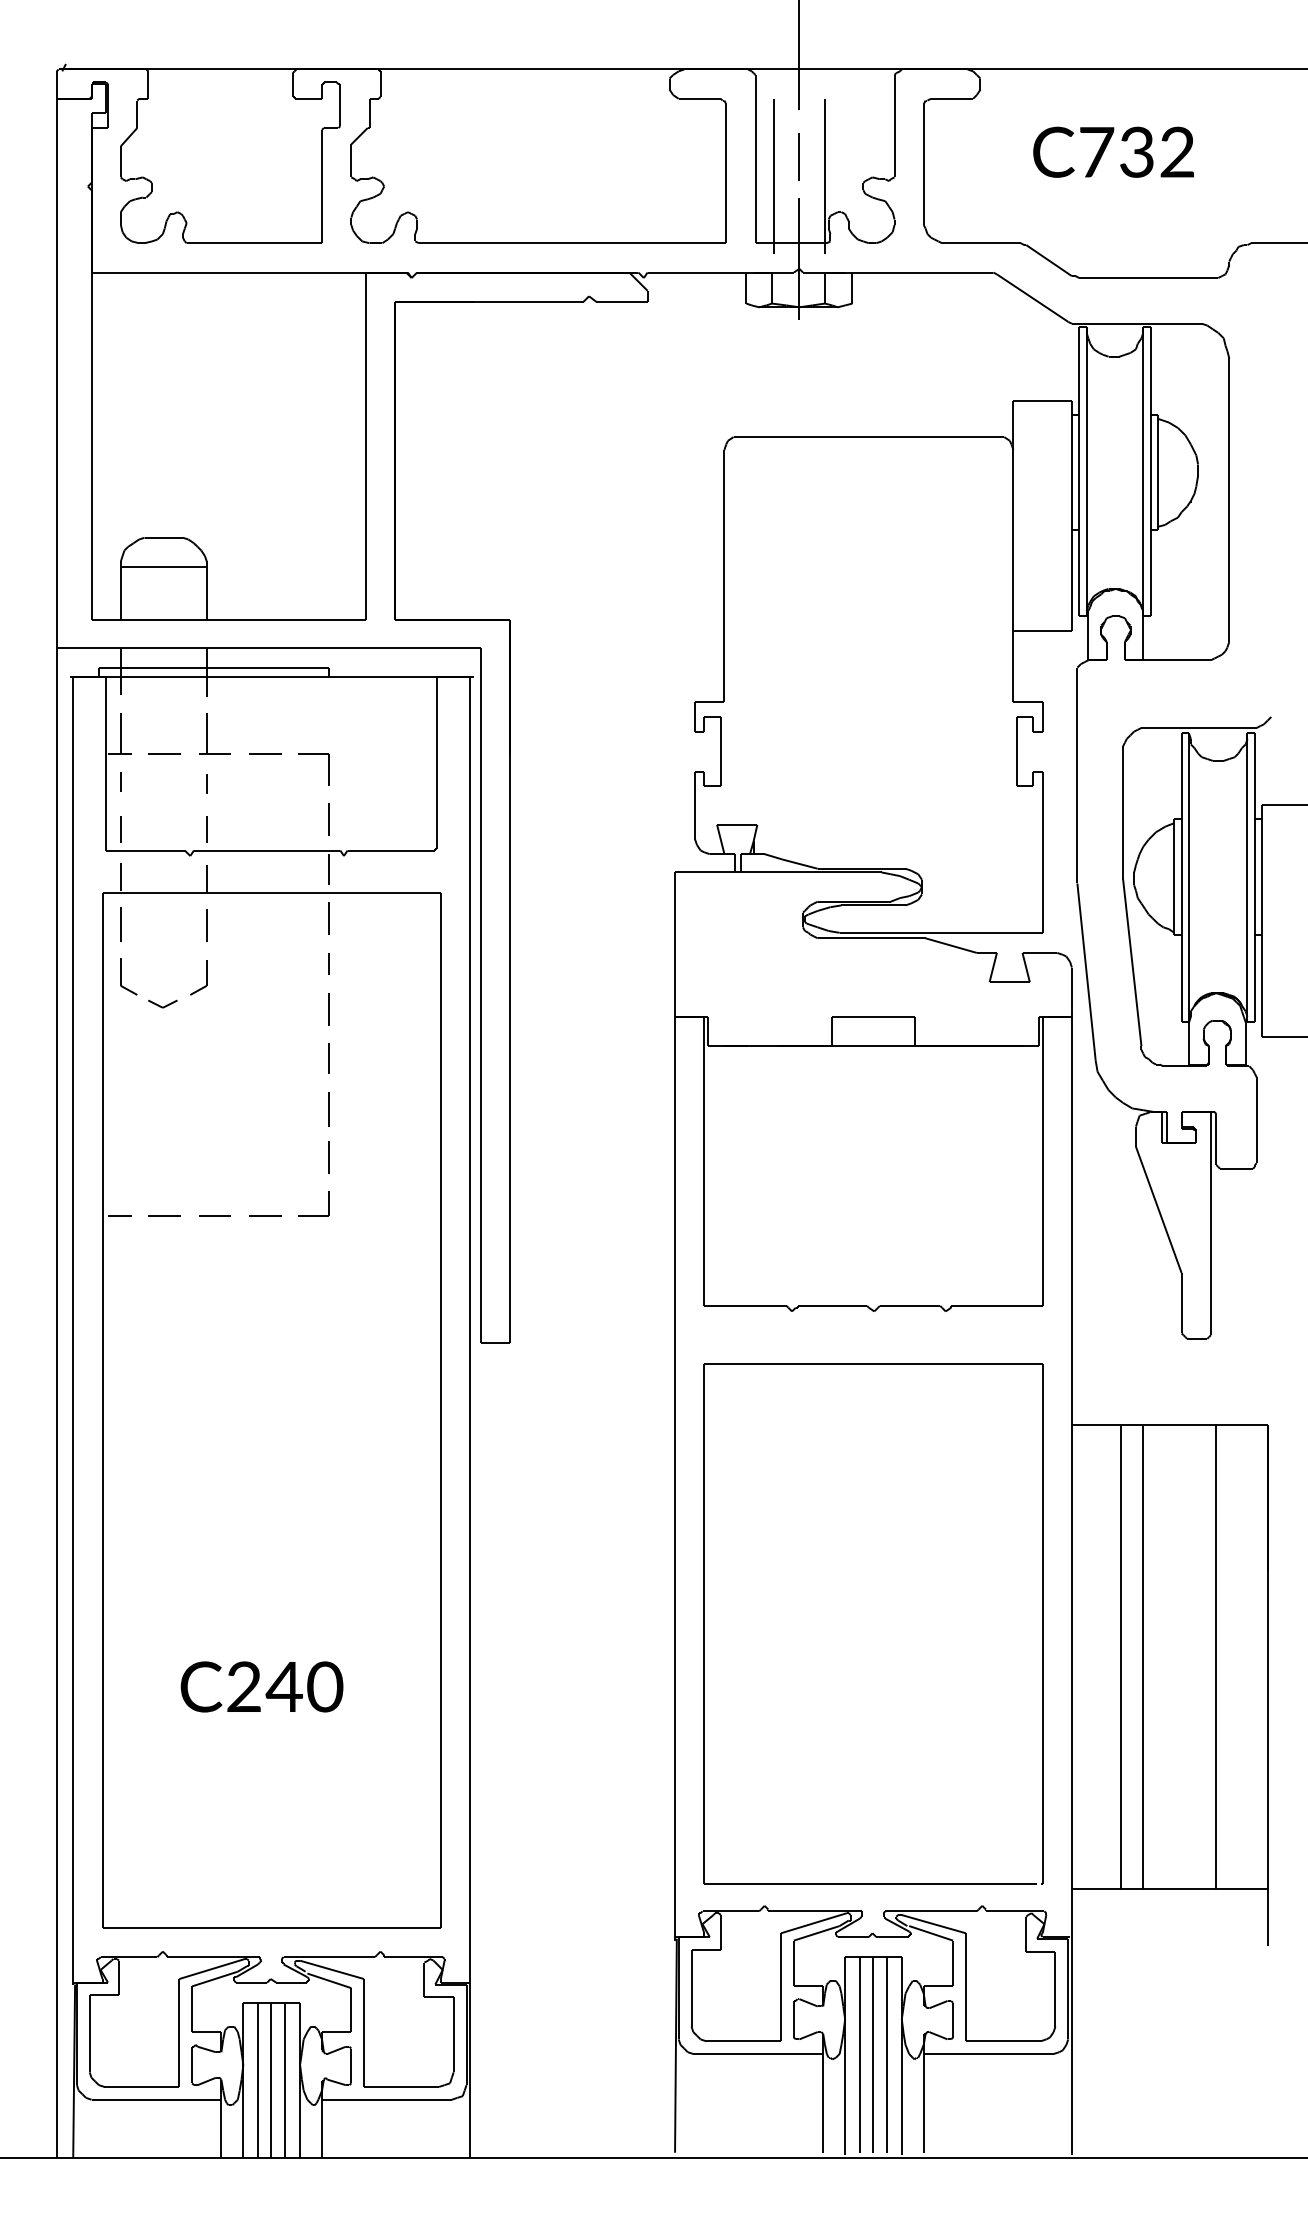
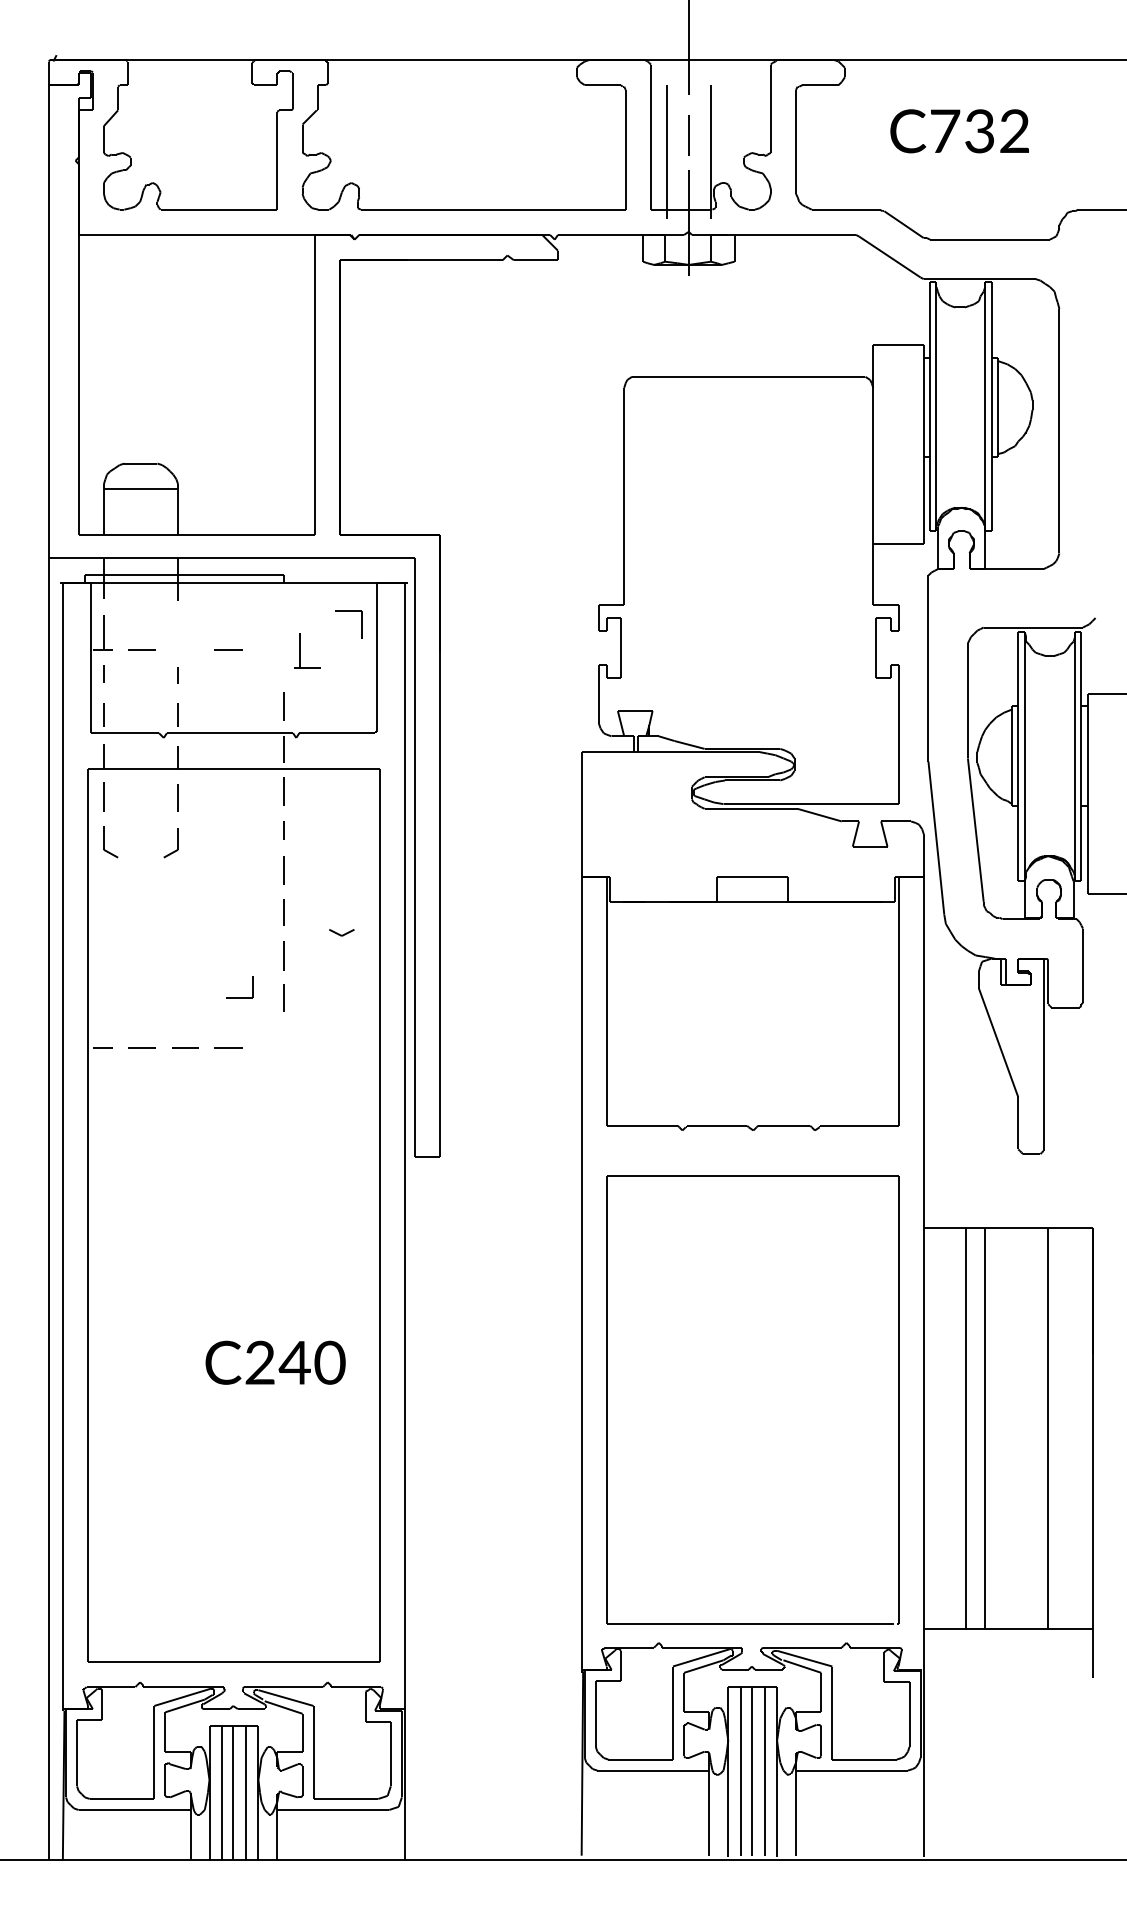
part: (207, 733) -> (301, 650), moved
part: (313, 754) -> (348, 611), moved
part: (162, 1003) -> (341, 932), moved
part: (313, 1215) -> (238, 996), moved
text: (261, 1686) -> (275, 1362), moved

